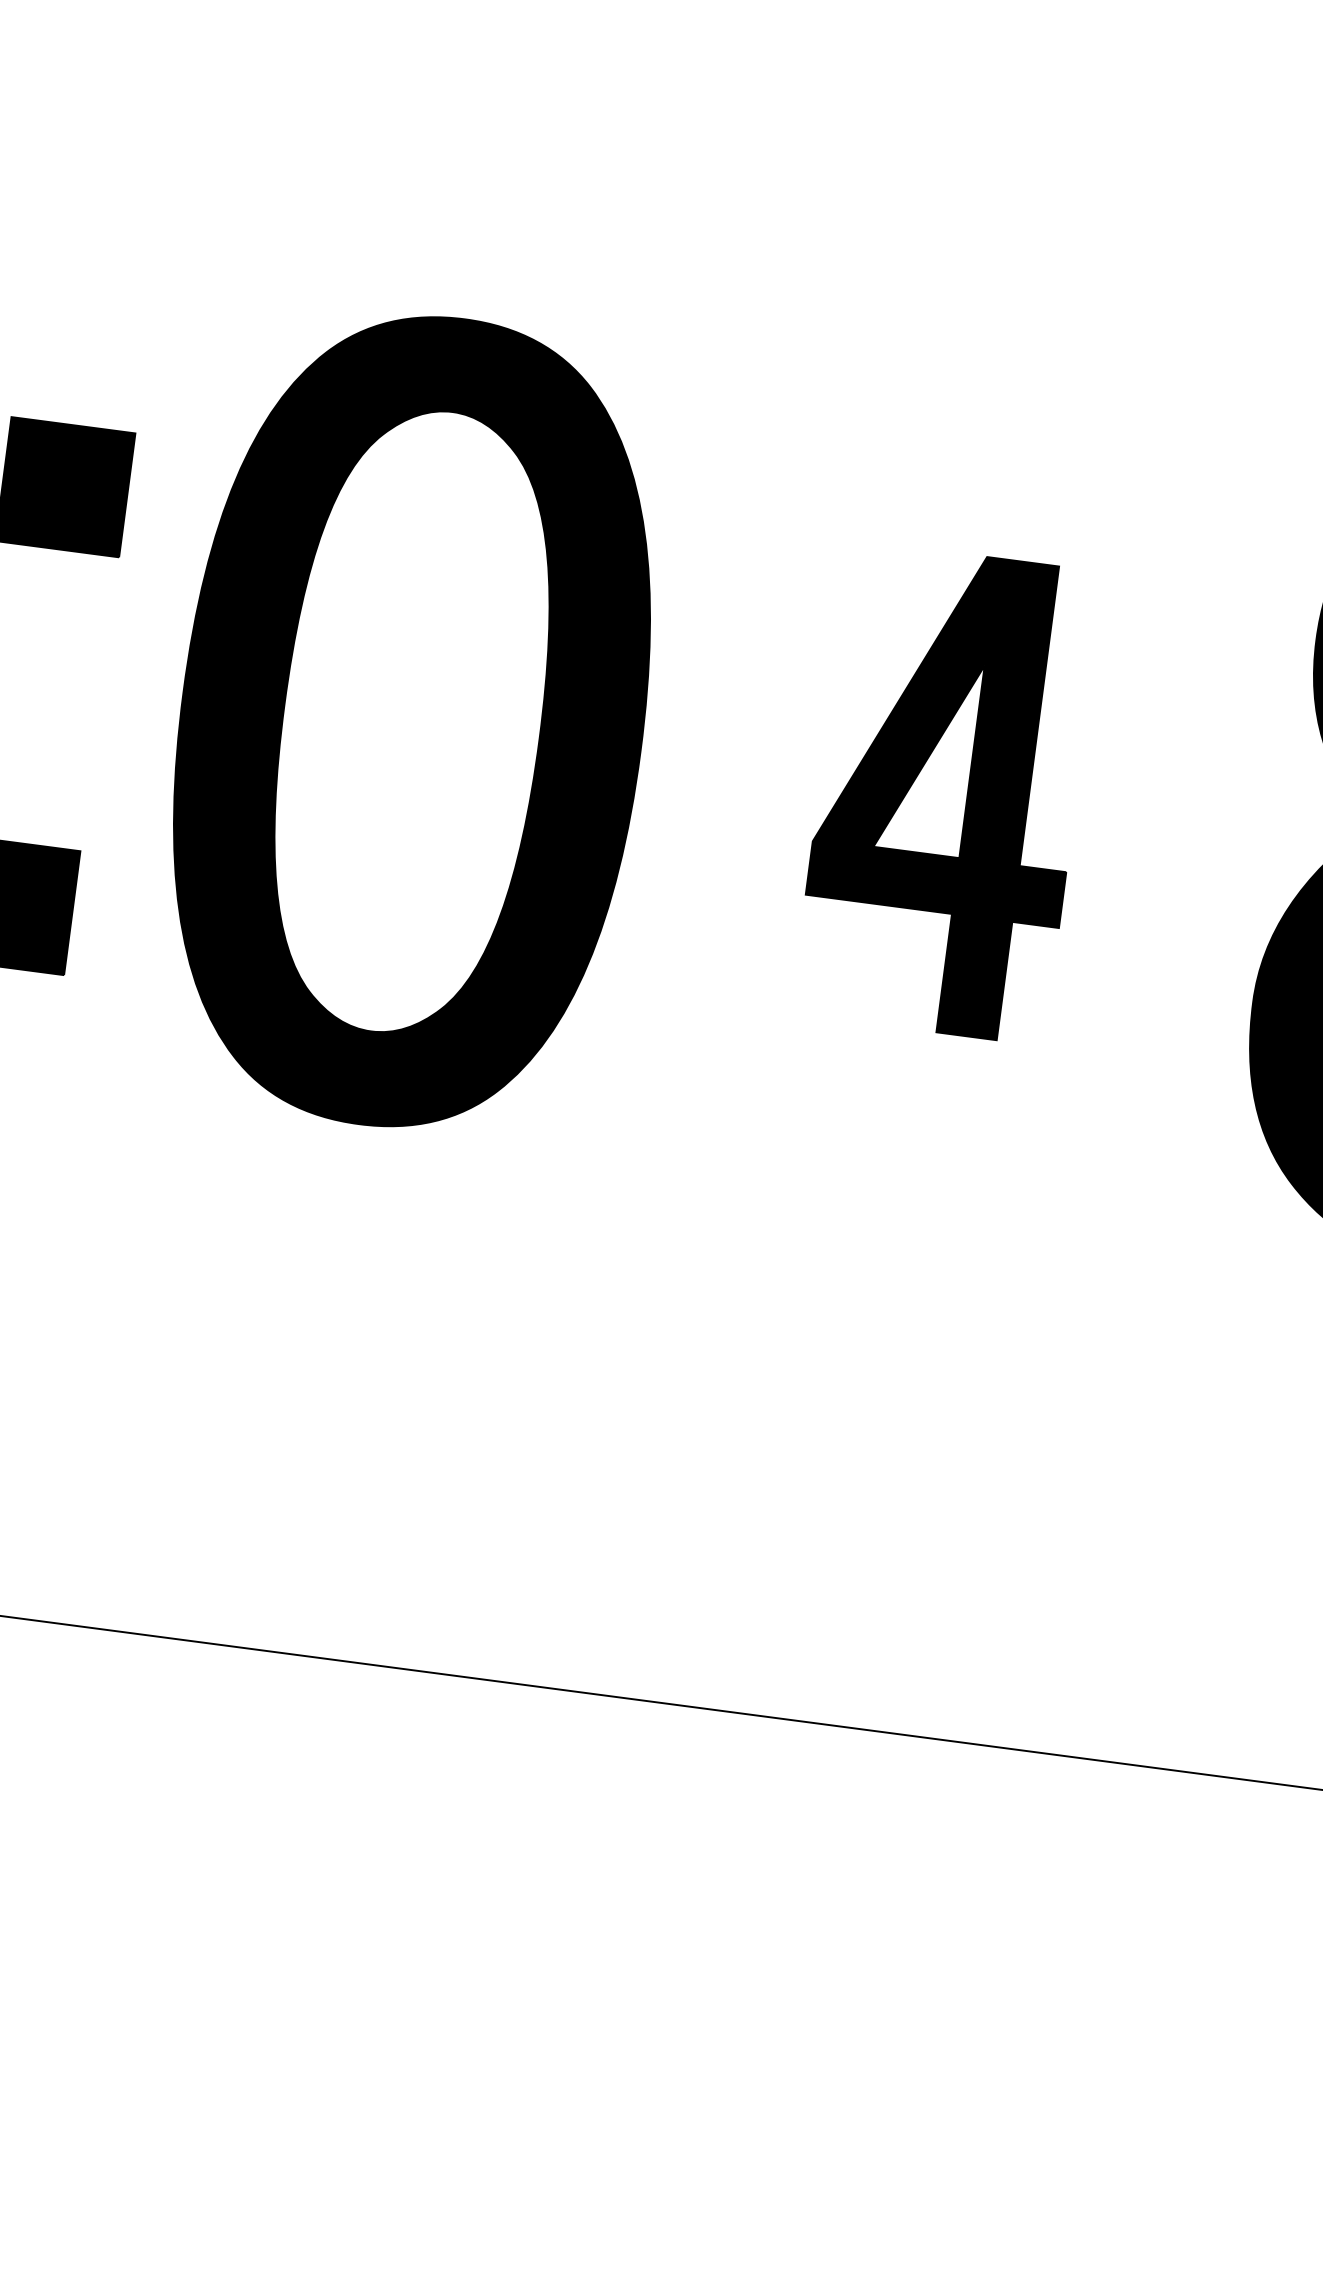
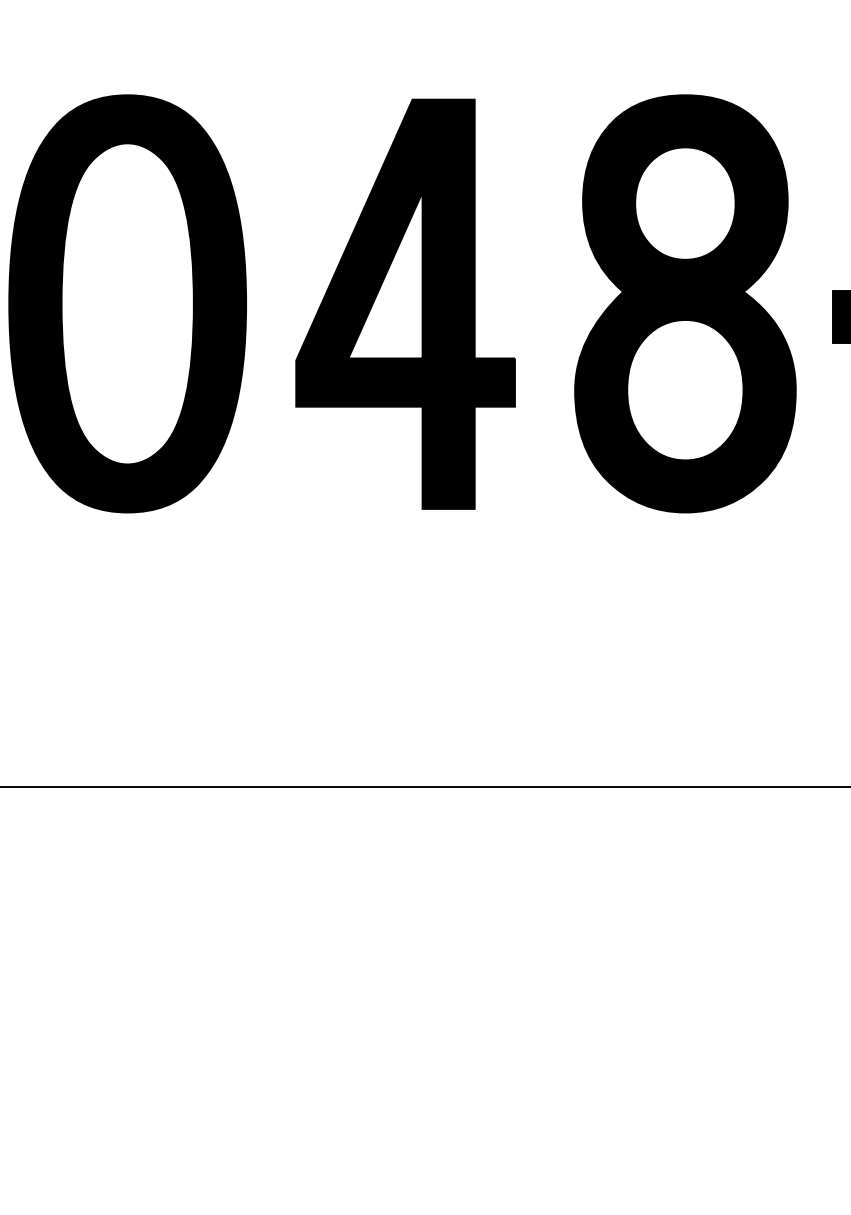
part: (947, 791) -> (405, 303), size x1.67

